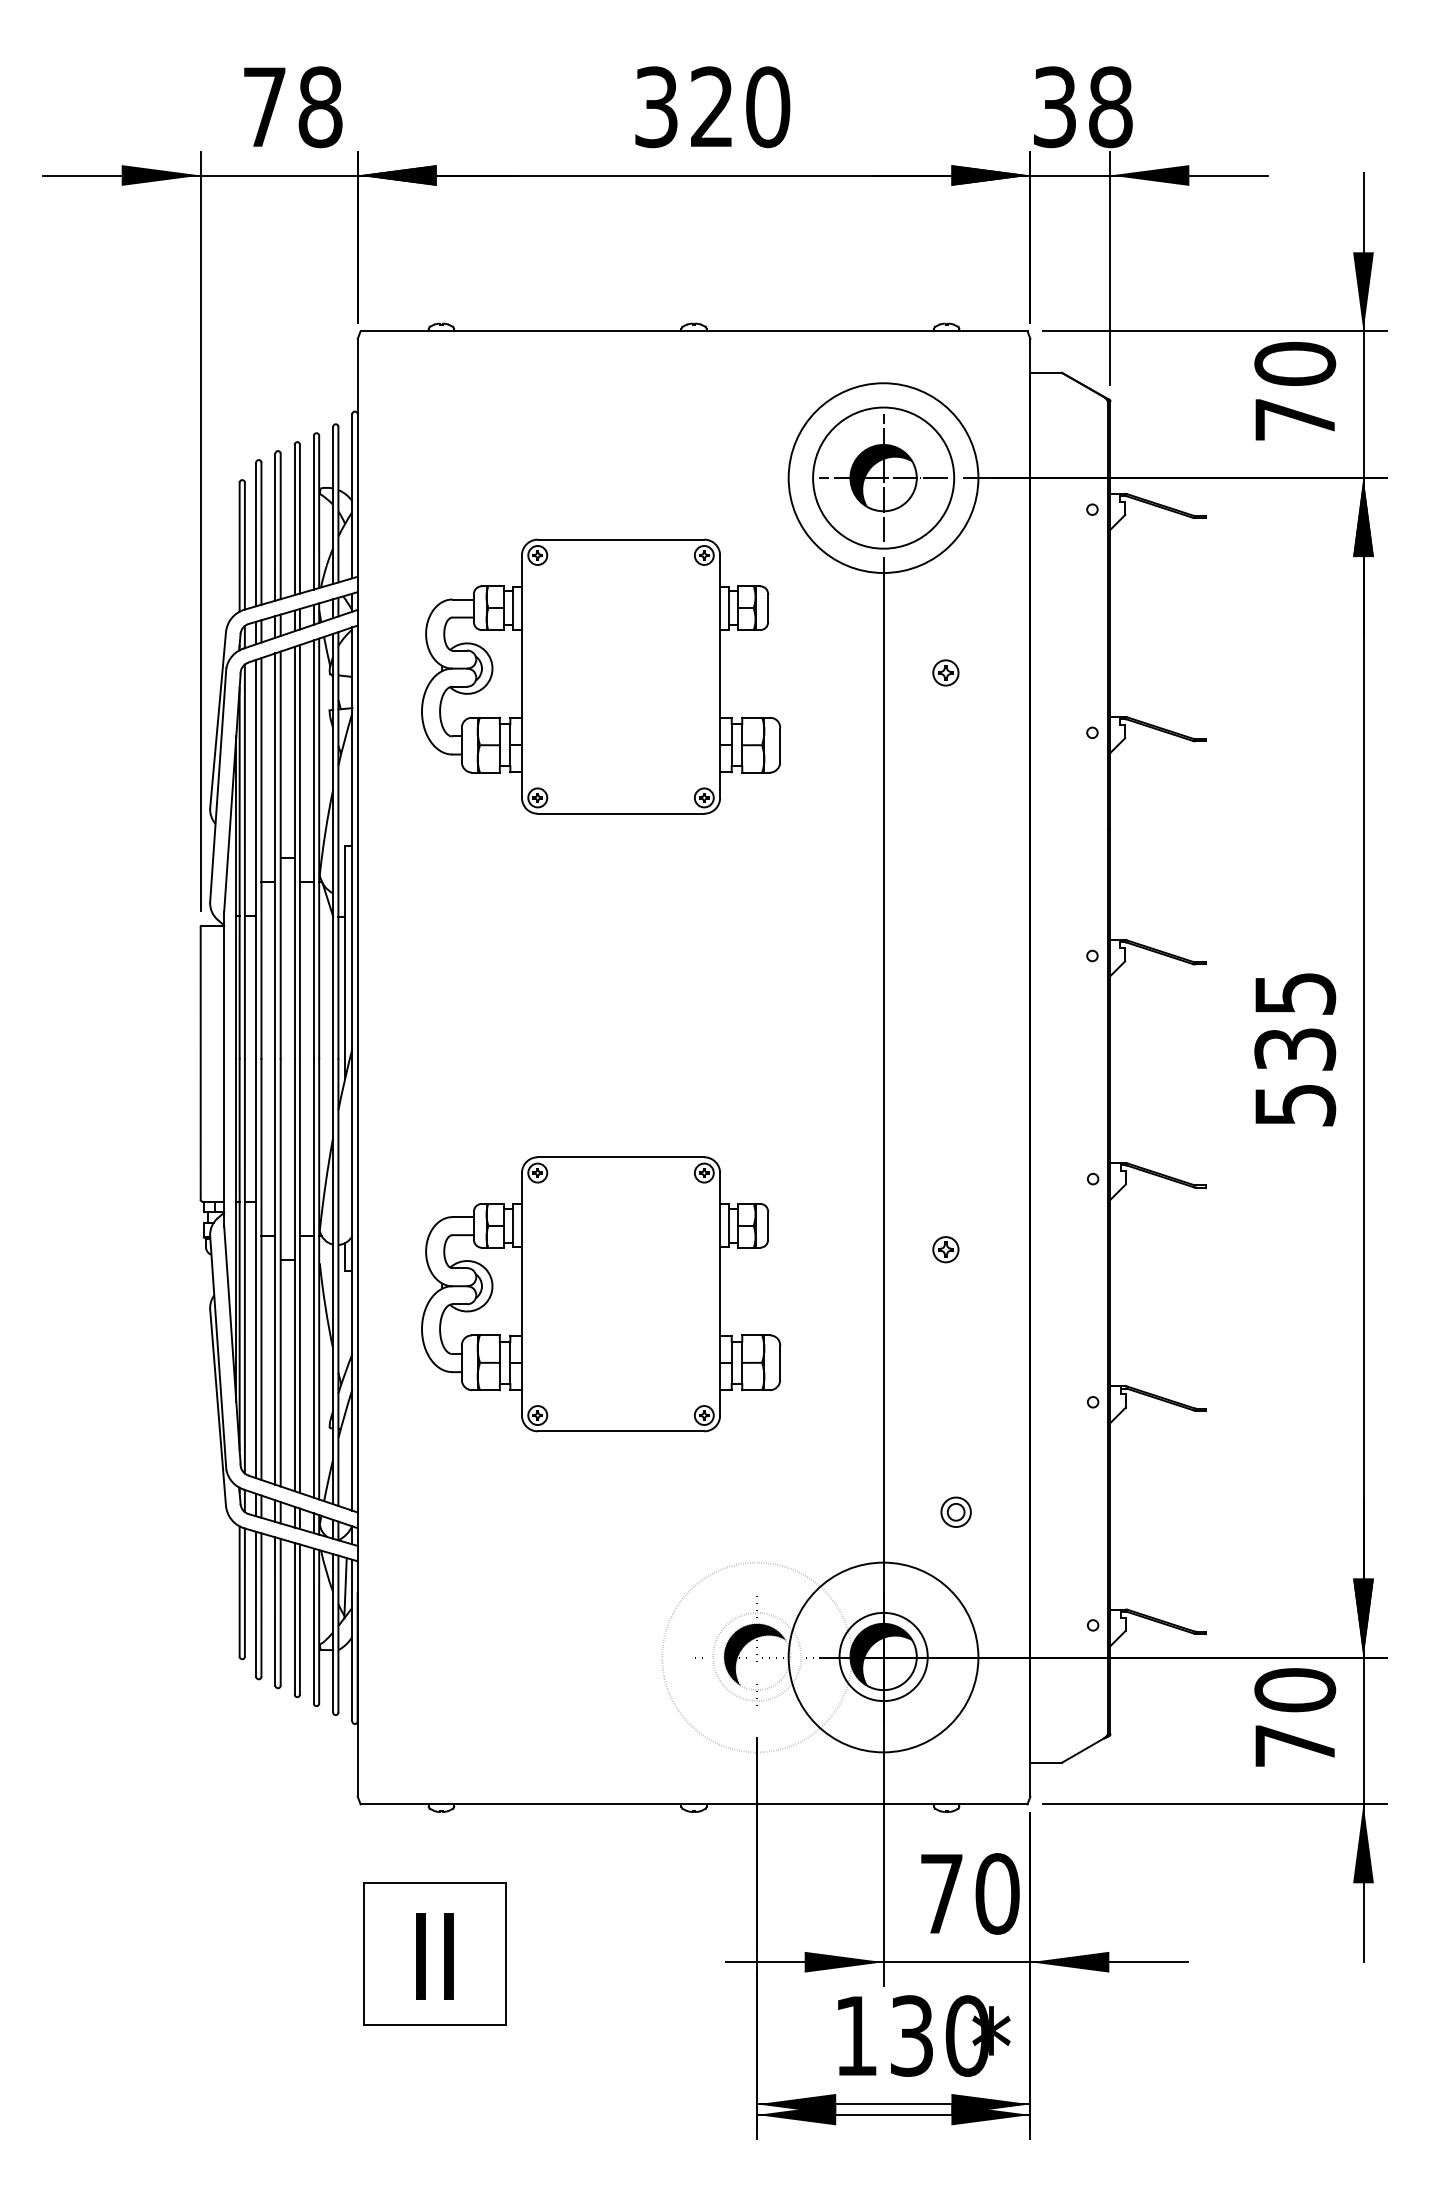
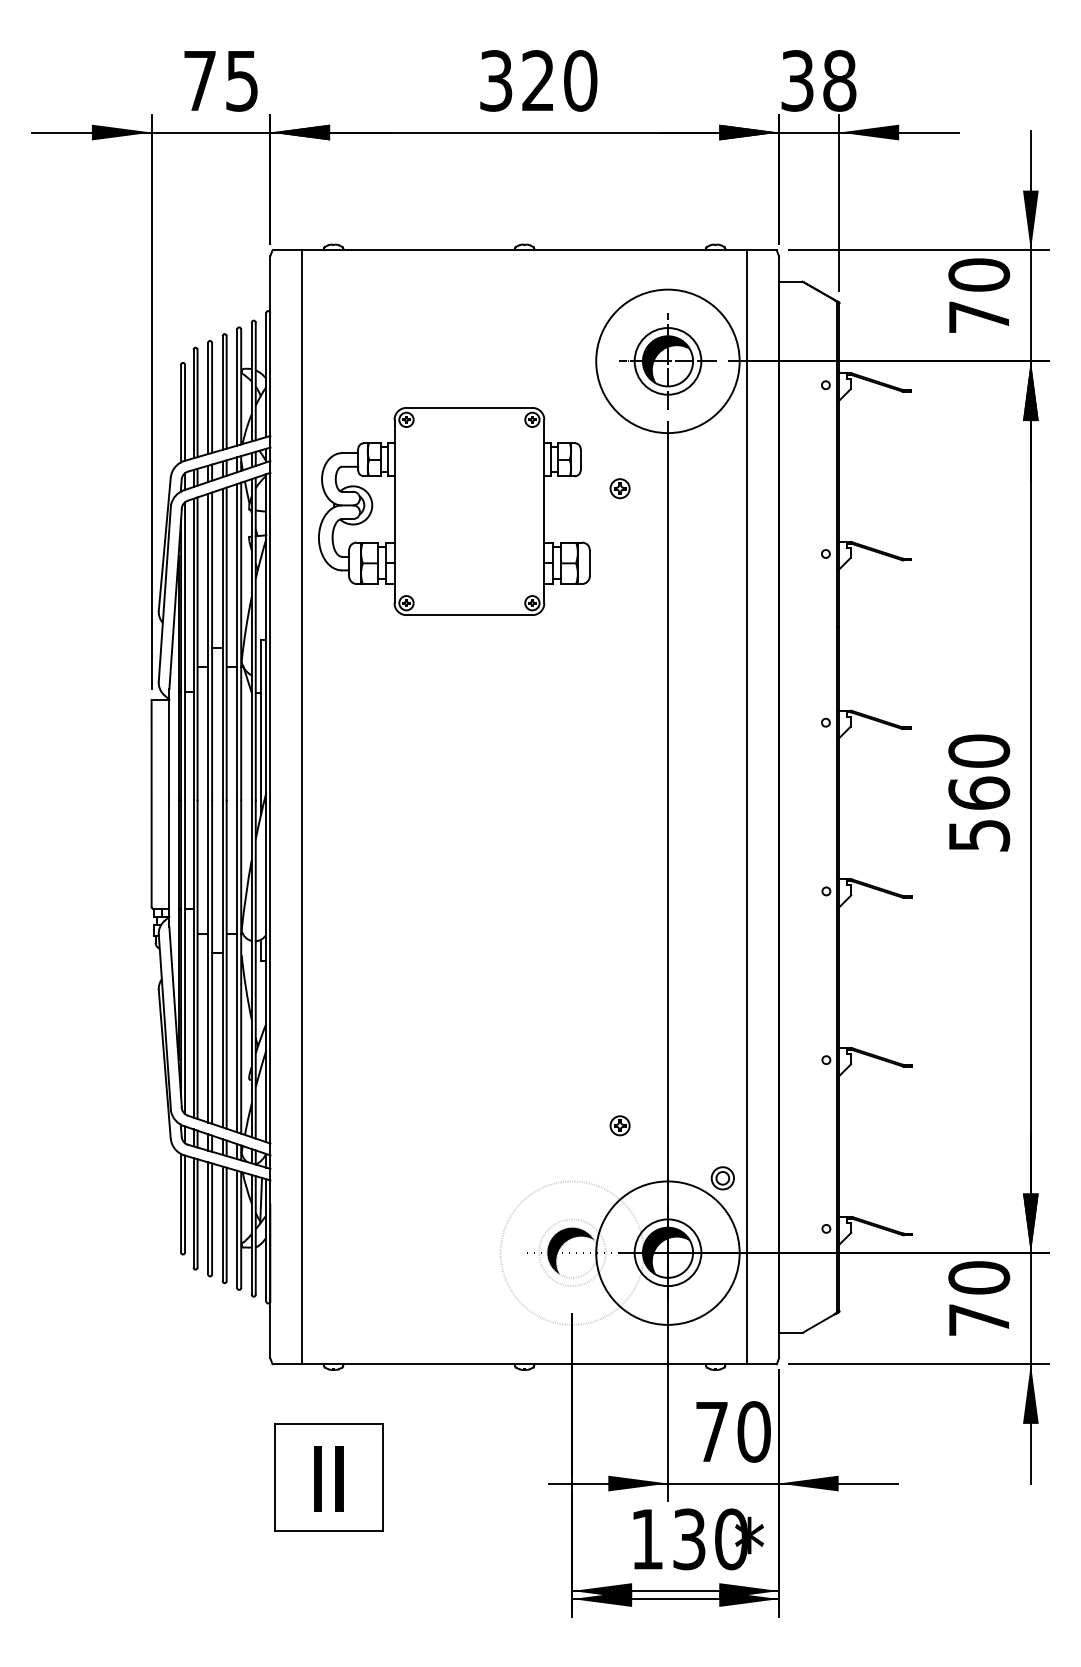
text: (319, 106) -> (241, 80), 78 -> 75
circle: (882, 478) -> (667, 361), size x0.62
part: (945, 672) -> (619, 488), moved
text: (1295, 1020) -> (979, 771), 535 -> 560
line: (400, 1068) -> (302, 807), added
line: (988, 1068) -> (747, 807), added
part: (945, 1249) -> (619, 1125), moved
part: (601, 1294) -> (454, 978), removed
part: (955, 1512) -> (722, 1178), moved

